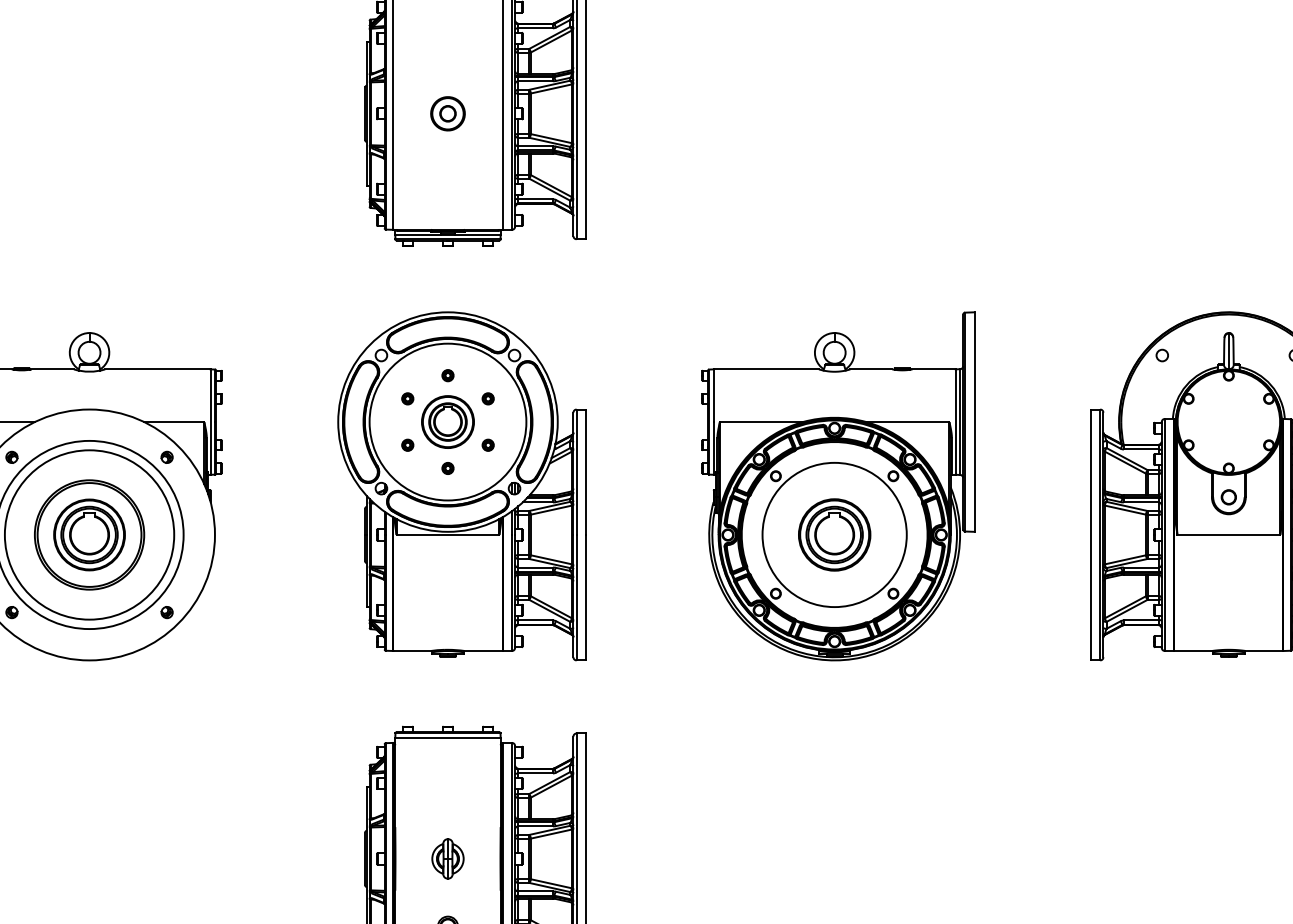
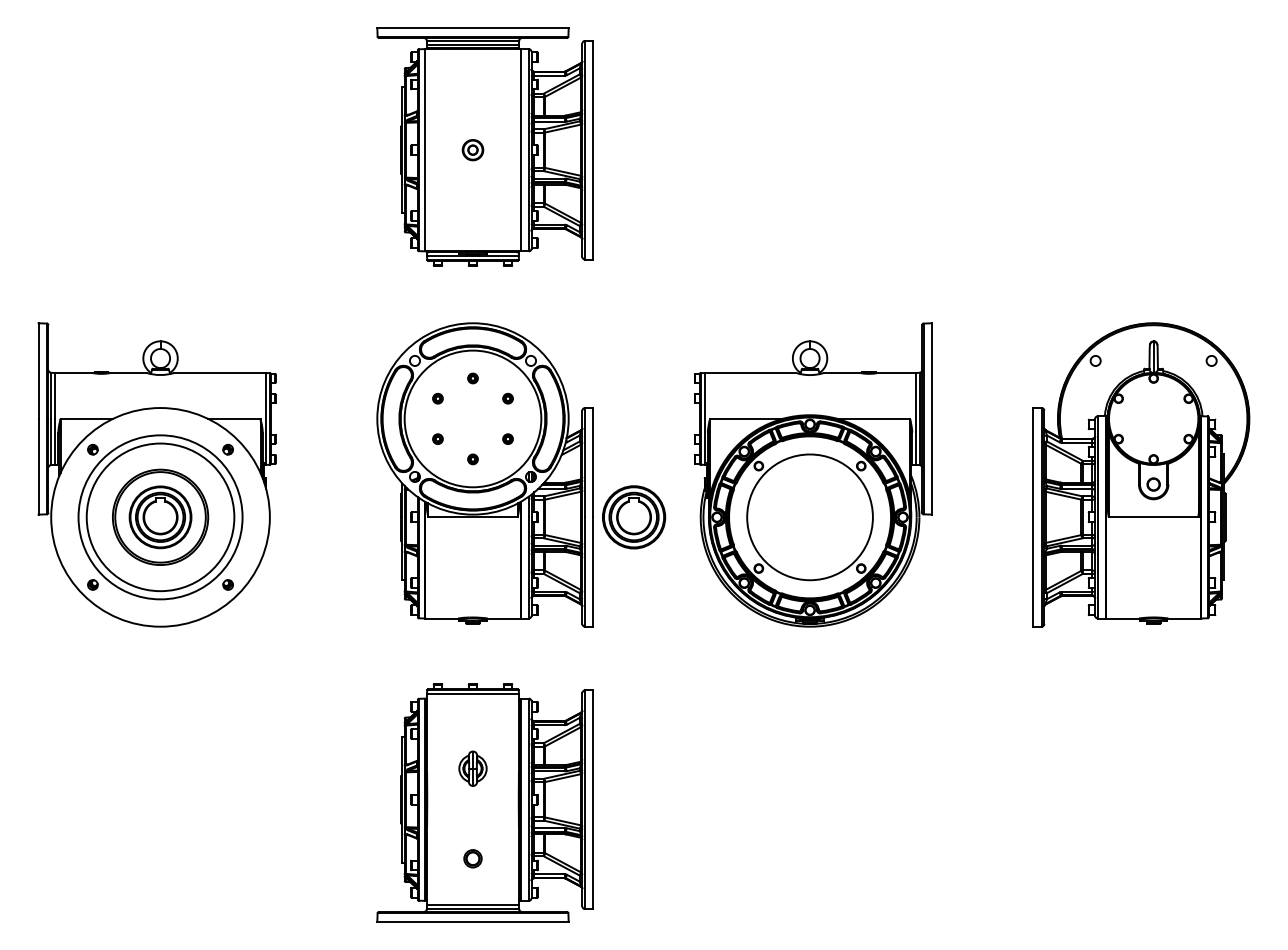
part: (447, 112) -> (472, 149), size x0.7
part: (447, 421) -> (472, 418), removed
part: (835, 535) -> (634, 517), moved
part: (447, 858) -> (472, 768), moved

